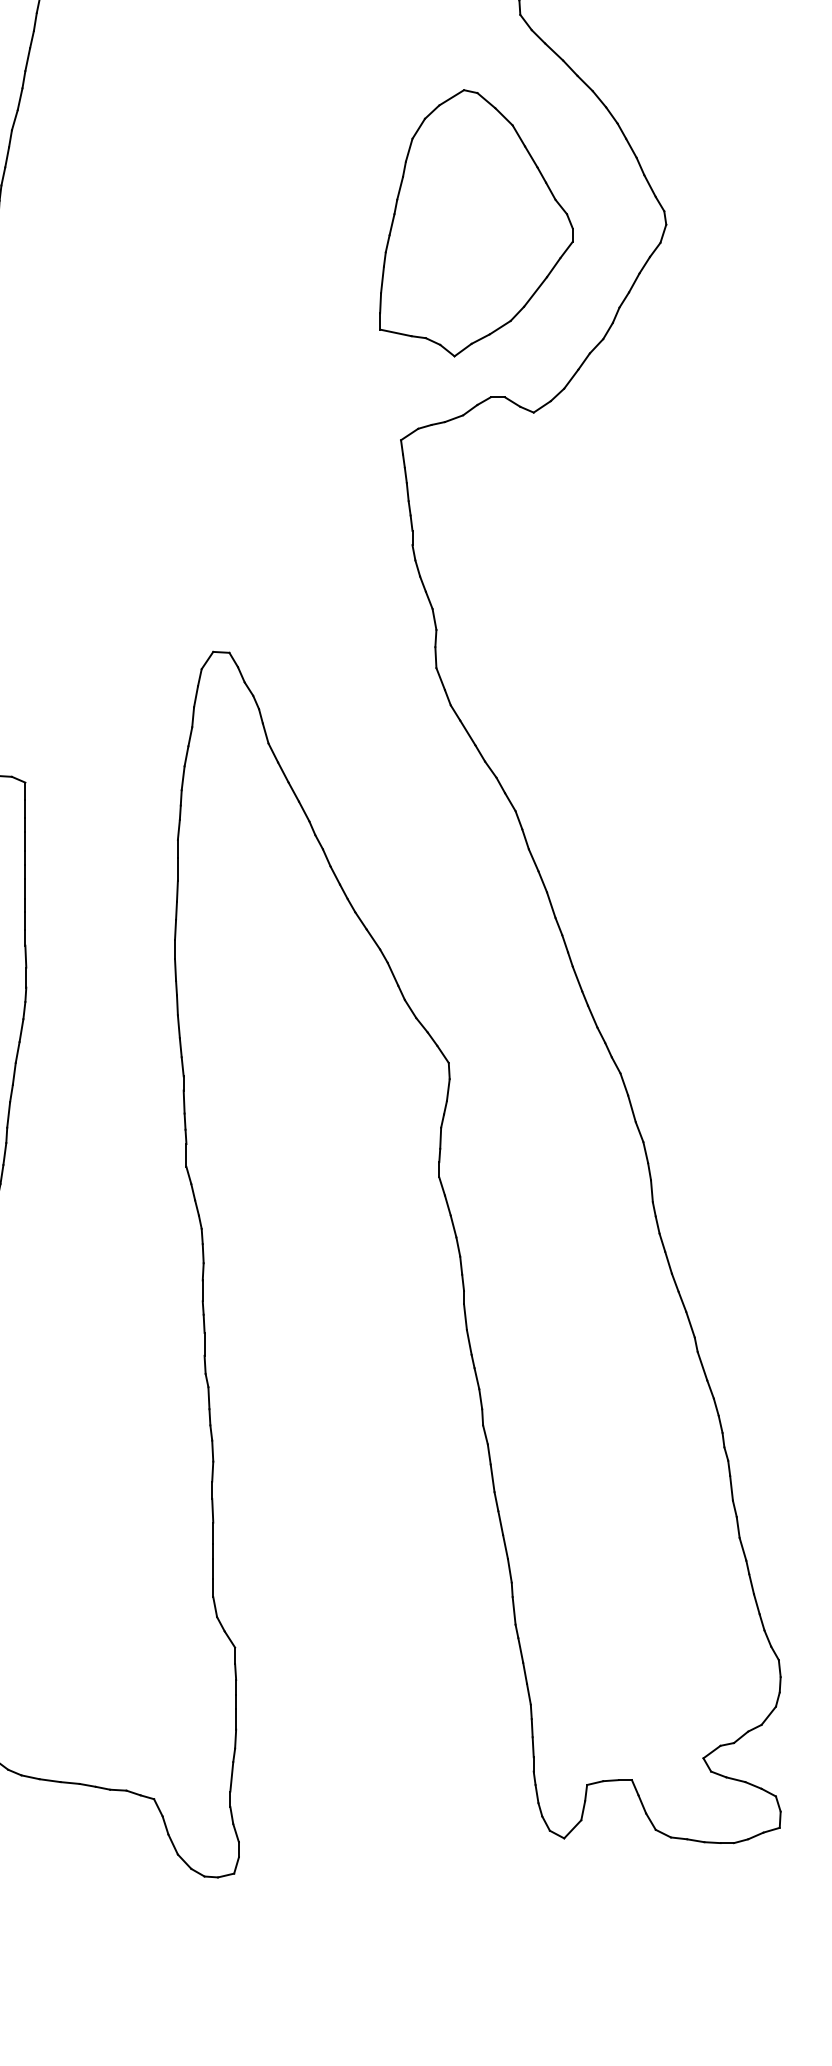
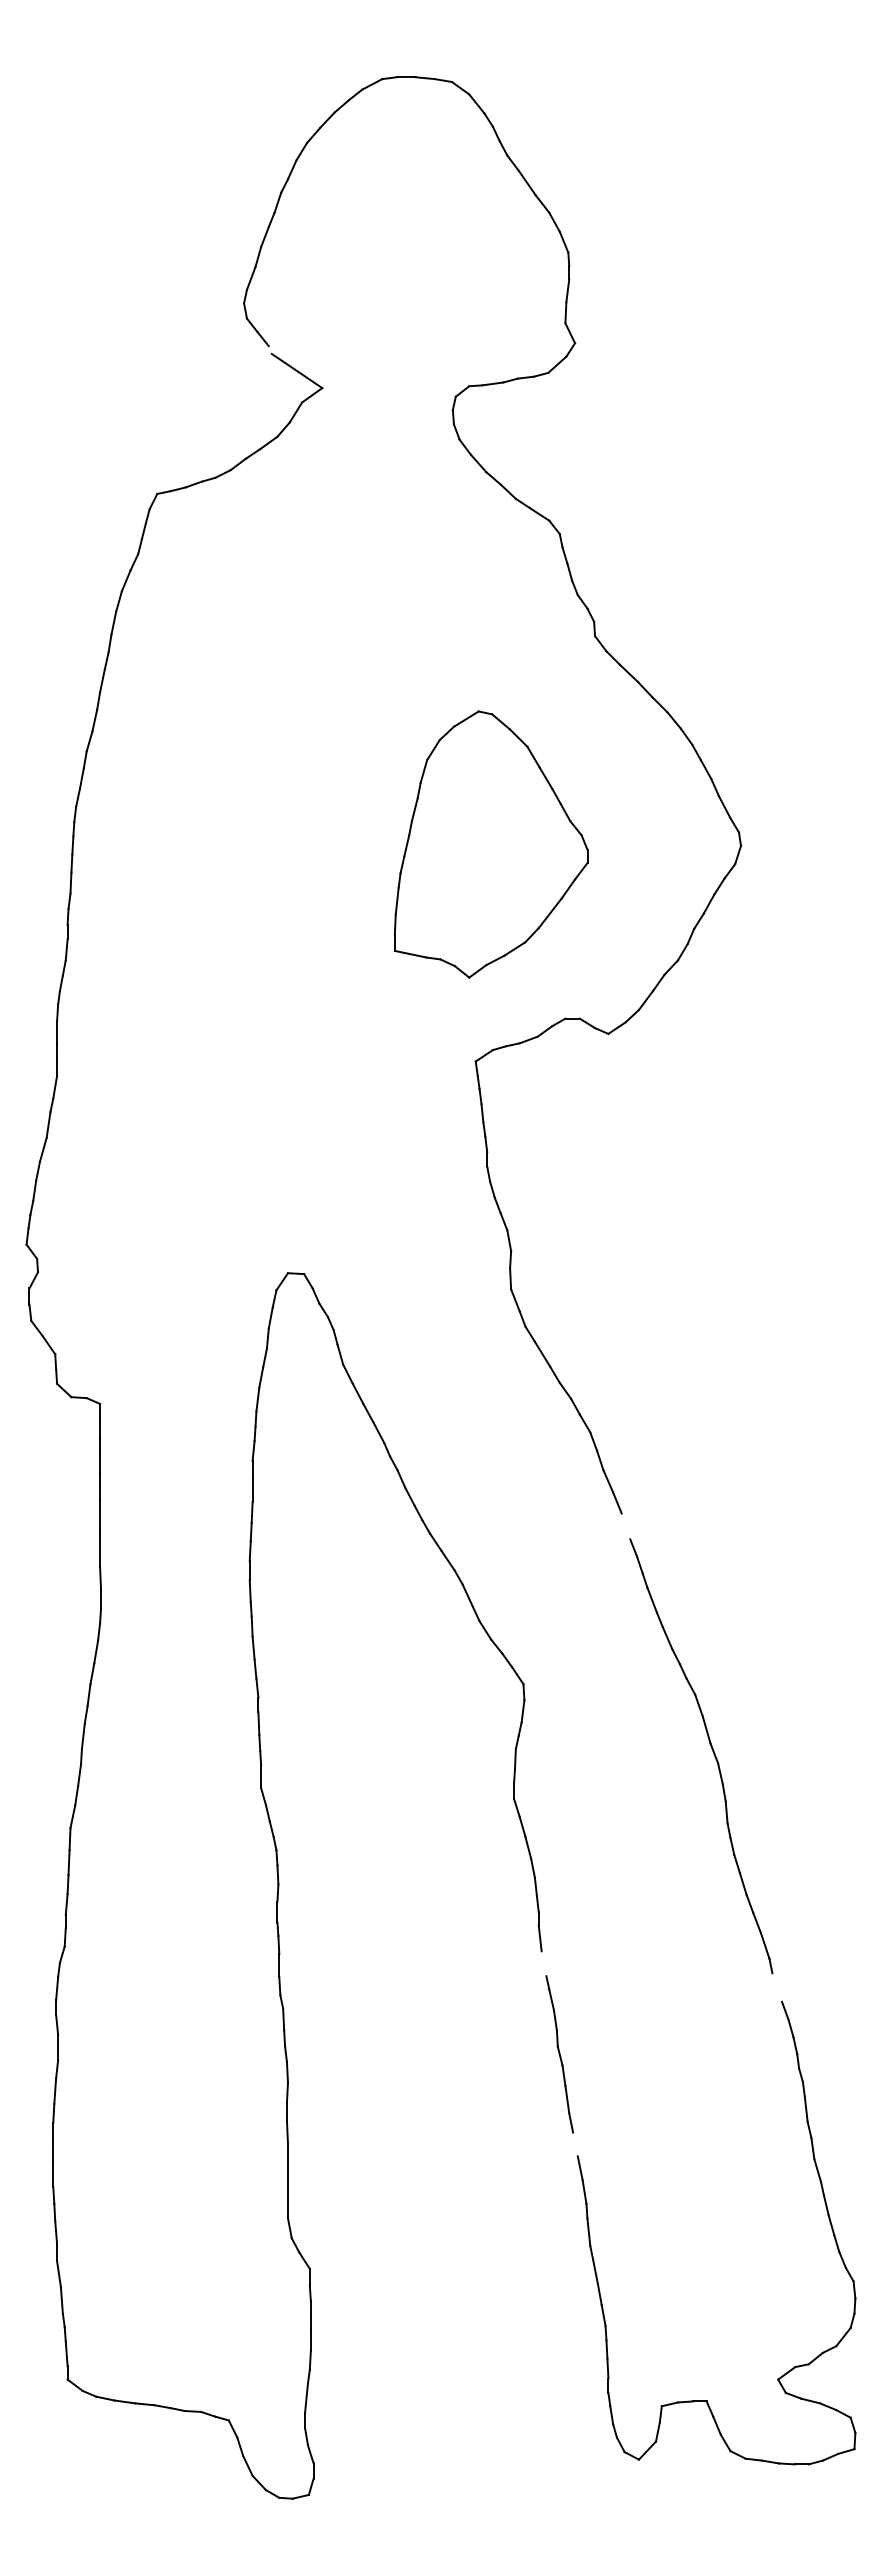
part: (475, 223) -> (490, 844), moved
line: (550, 905) -> (625, 1526), removed
line: (468, 1342) -> (543, 1963), removed
line: (702, 1366) -> (777, 1987), removed
line: (500, 1523) -> (575, 2144), removed

